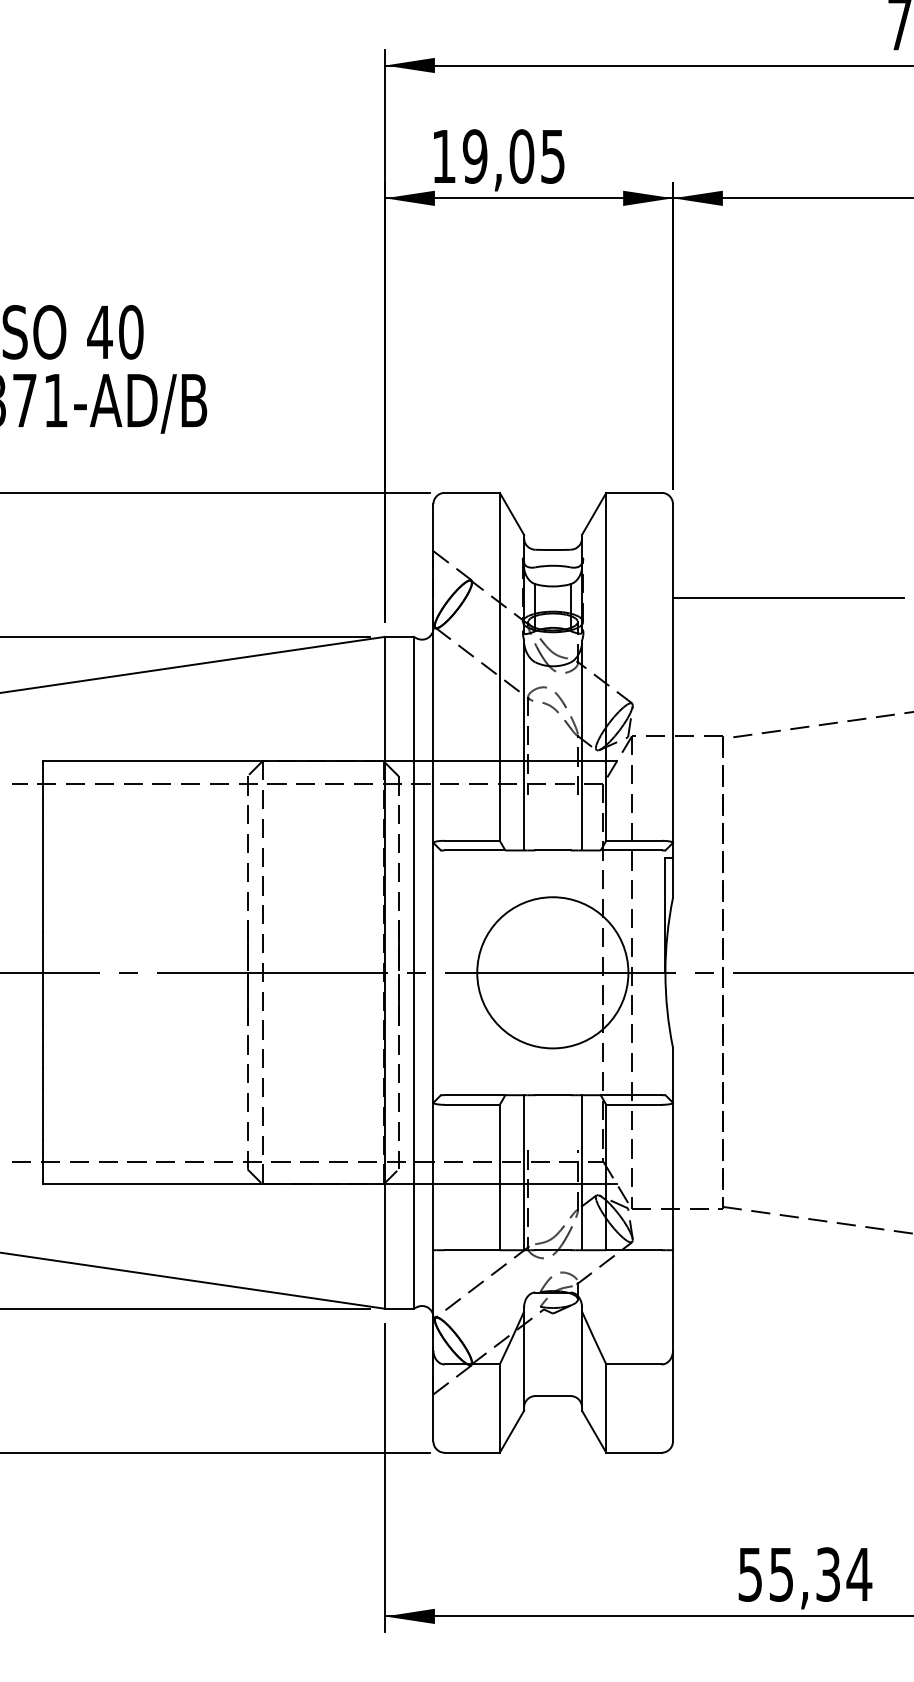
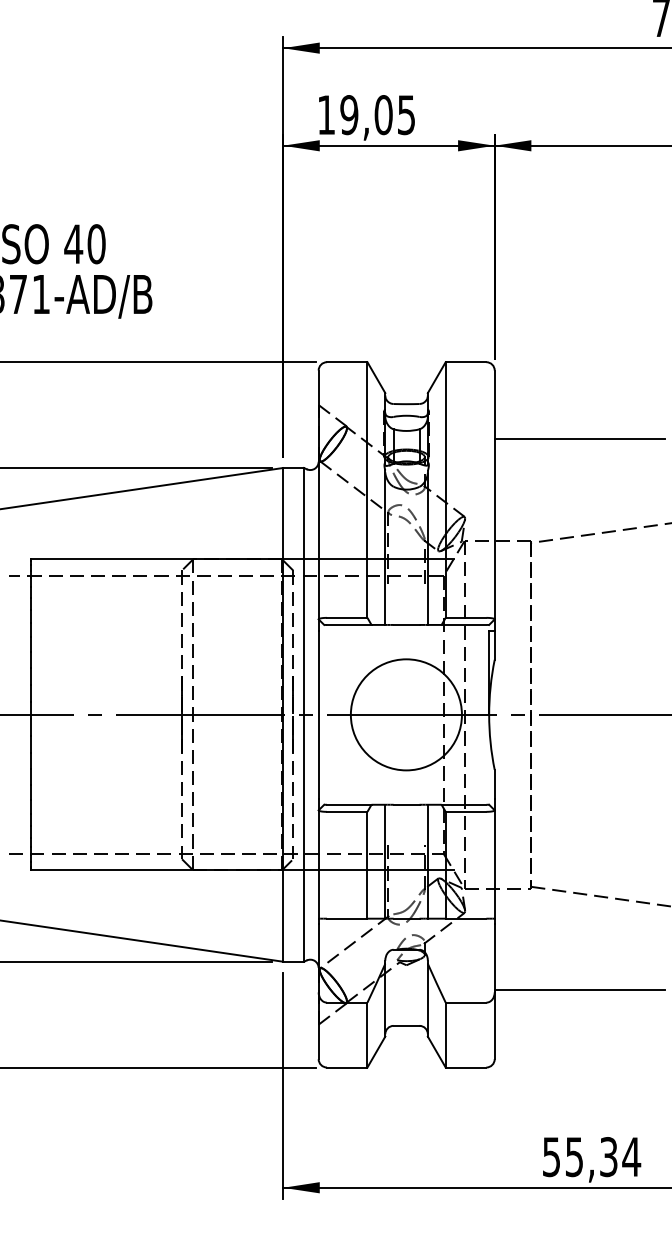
line: (788, 1347) -> (579, 990), added

